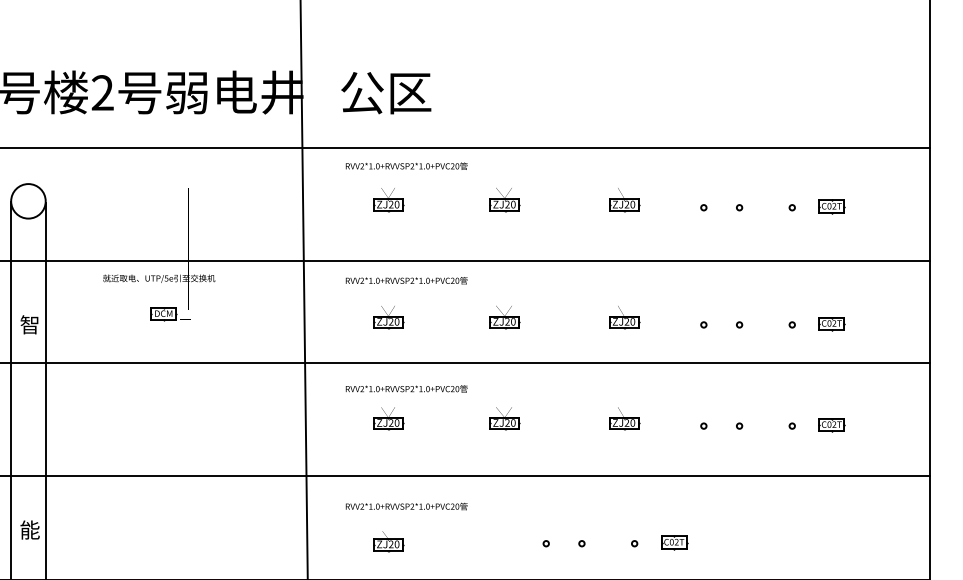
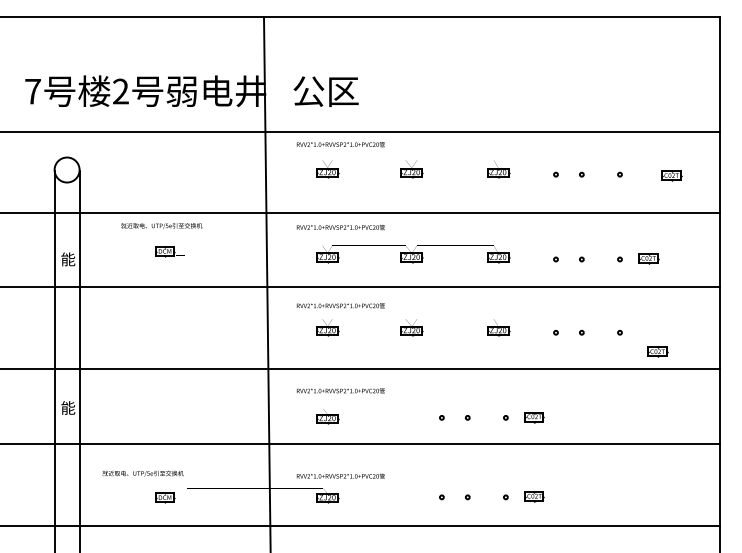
part: (831, 206) -> (671, 175), moved
text: (30, 324) -> (68, 259), 智 -> 能
part: (831, 424) -> (657, 351), moved

